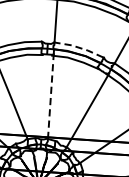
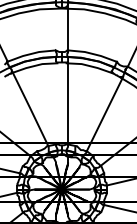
line: (79, 47) -> (92, 53), dashed -> solid
line: (51, 95) -> (68, 102), dashed -> solid

